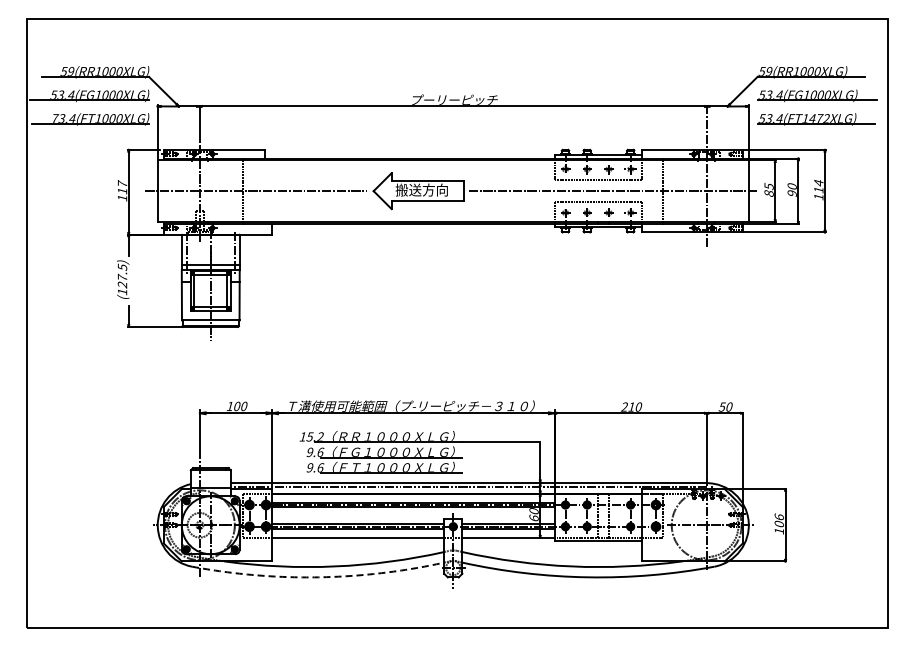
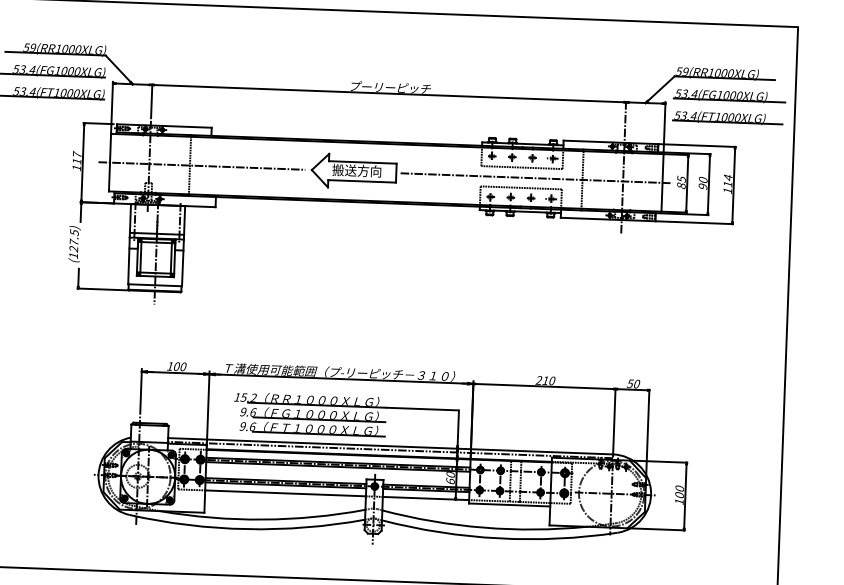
text: (55, 118) -> (16, 91), 73.4(FT1000XLG) -> 53.4(FT1000XLG)
text: (819, 118) -> (731, 117), 53.4(FT1472XLG) -> 53.4(FT1000XLG)
text: (778, 516) -> (679, 488), 106 -> 100
arc: (318, 577) -> (247, 529), dashed -> solid

